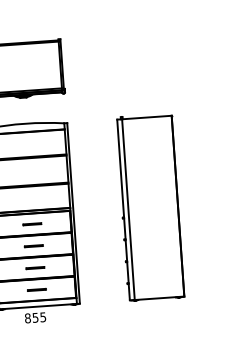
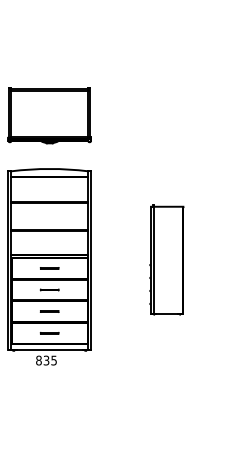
part: (149, 207) -> (166, 259), size x0.6
text: (35, 316) -> (46, 359), 855 -> 835

